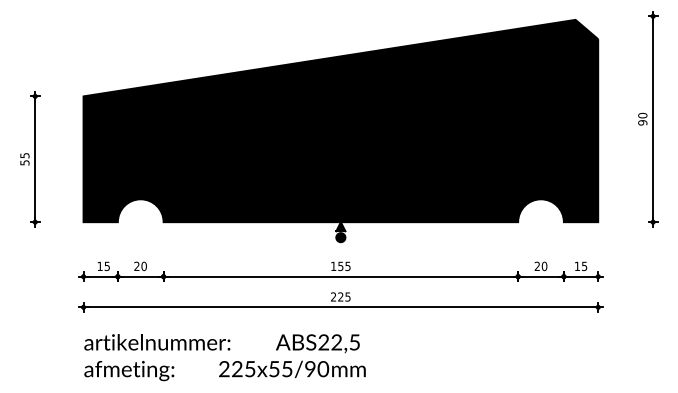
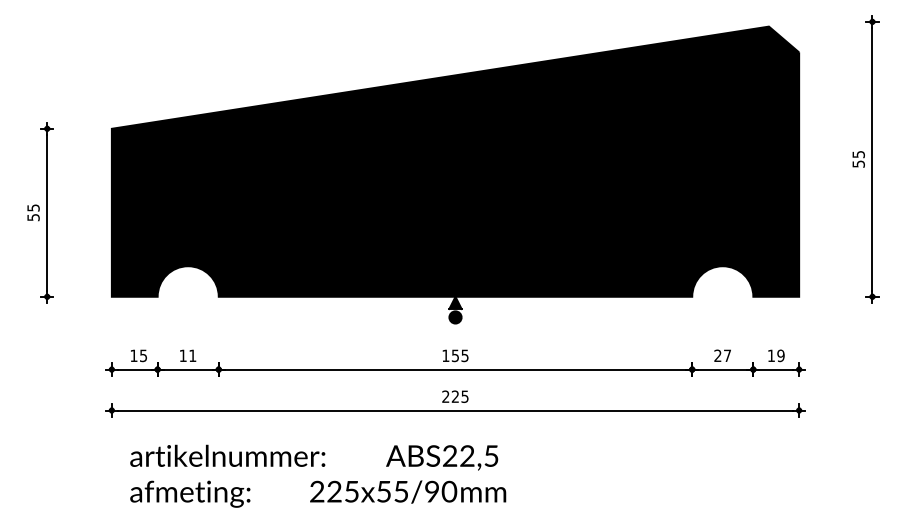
text: (642, 118) -> (858, 158), 90 -> 55
text: (584, 265) -> (780, 354), 15 -> 19
text: (140, 266) -> (187, 355), 20 -> 11
text: (544, 266) -> (727, 355), 20 -> 27
text: (224, 357) -> (317, 476), moved

